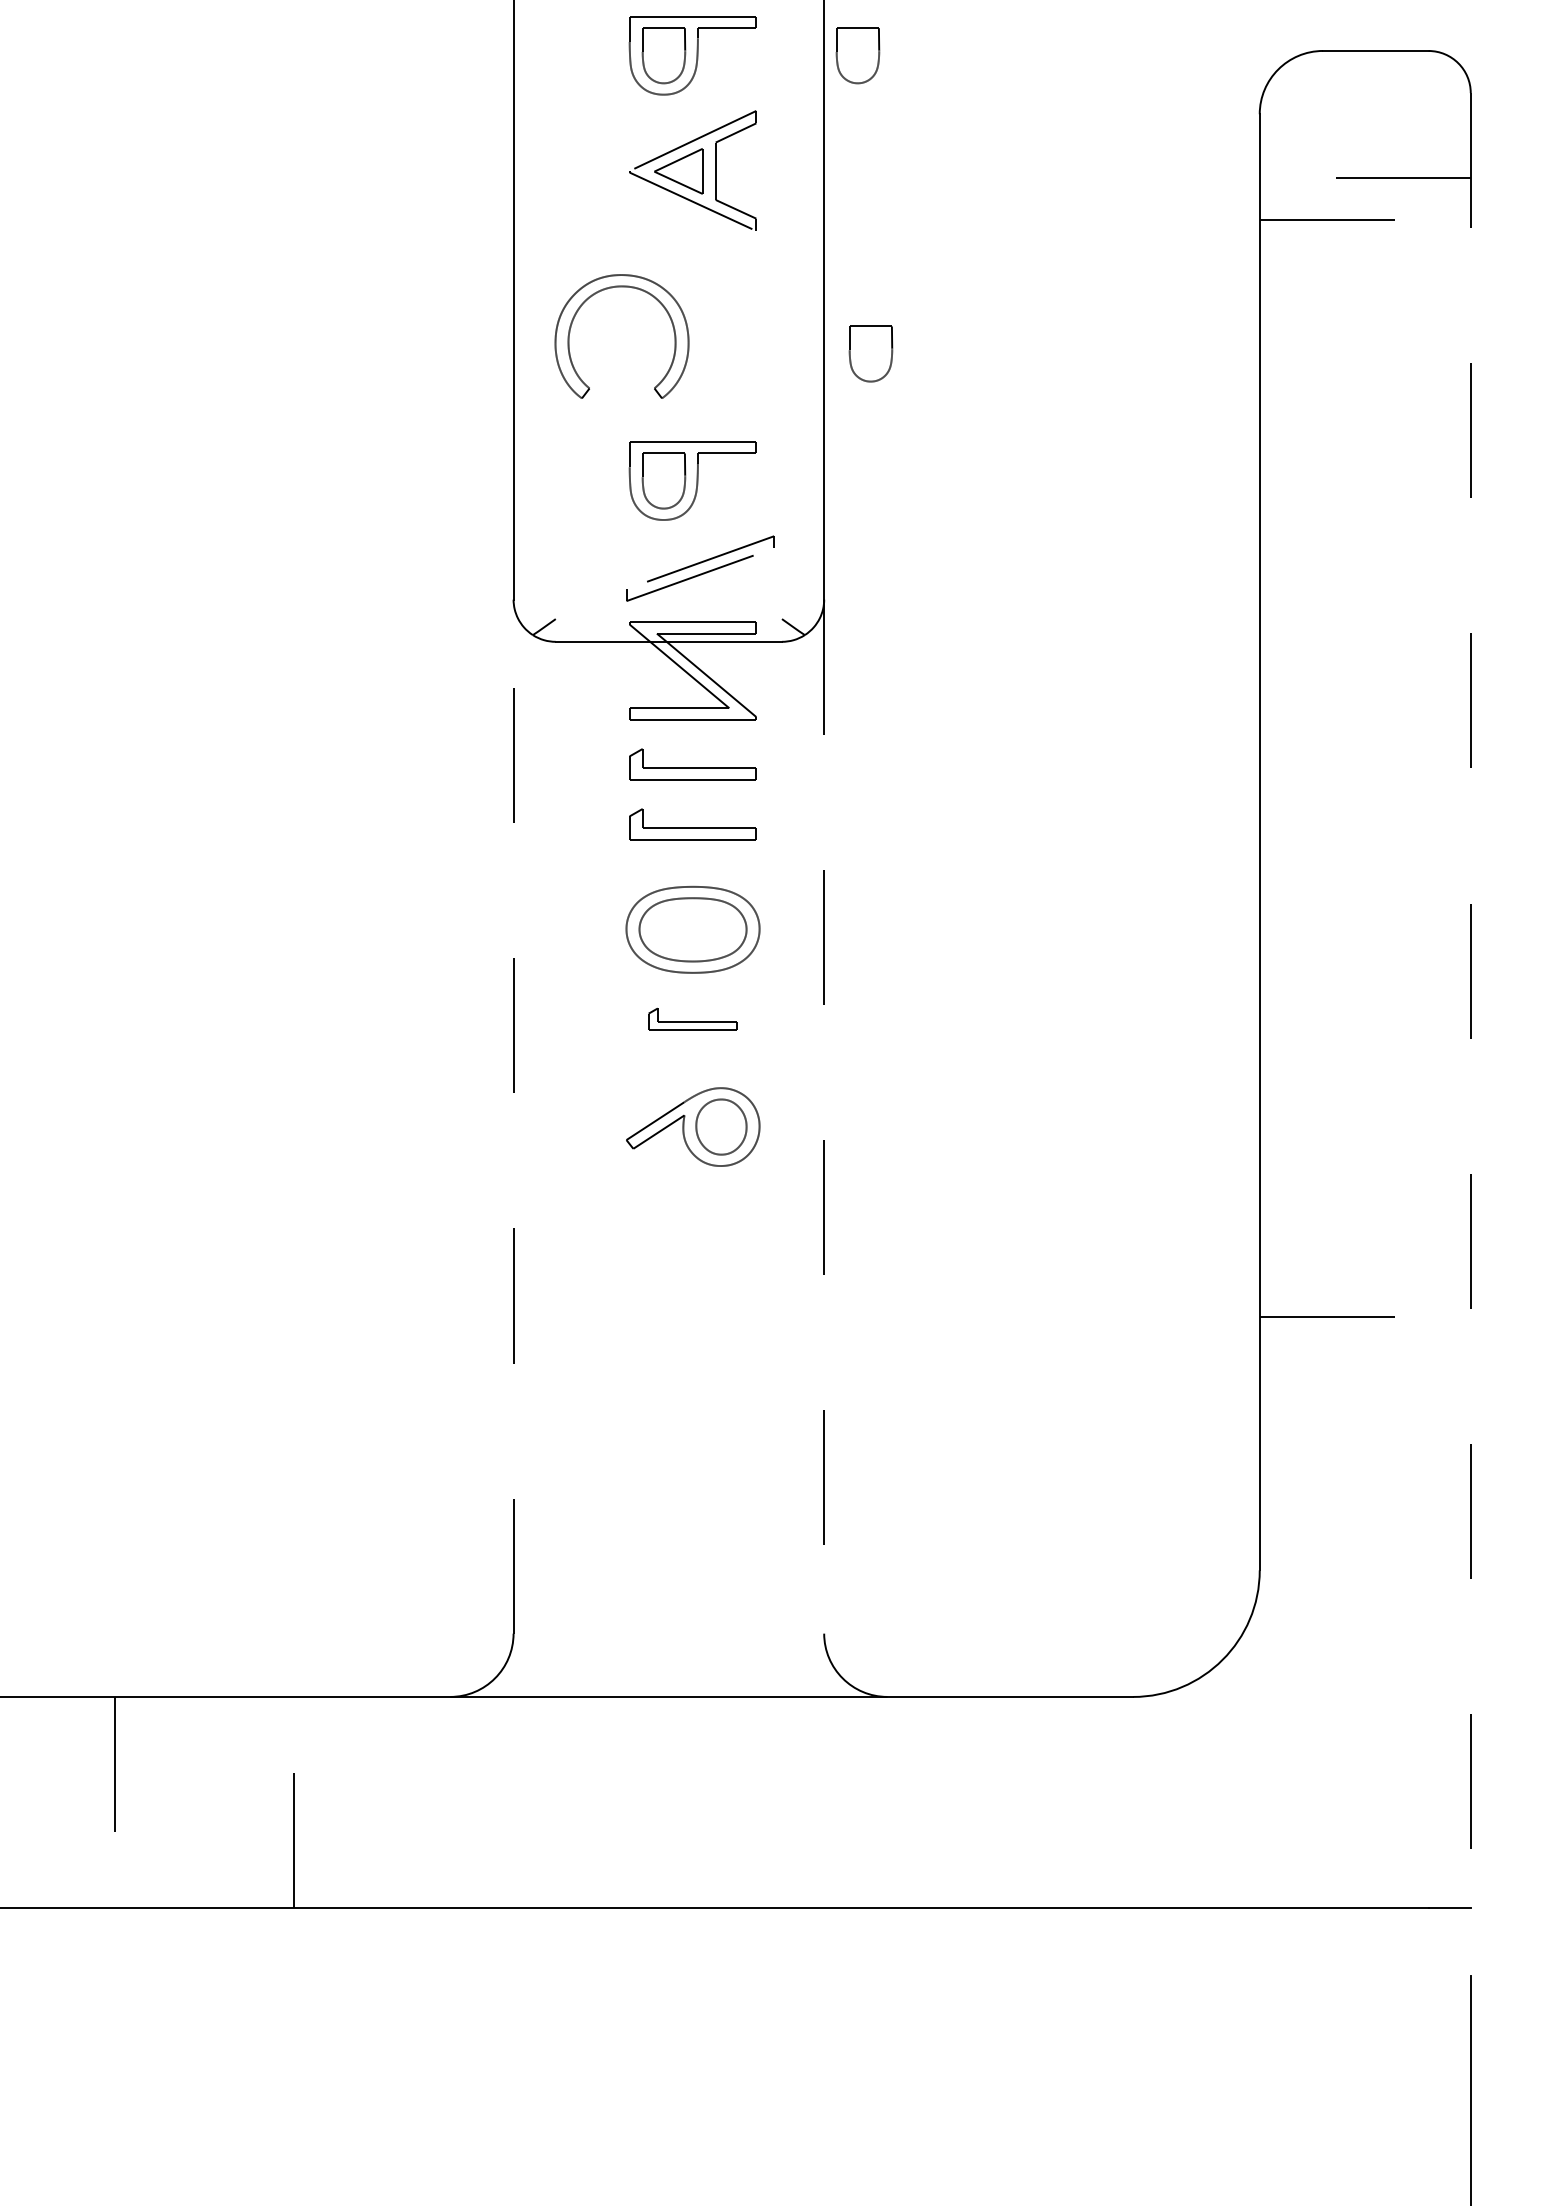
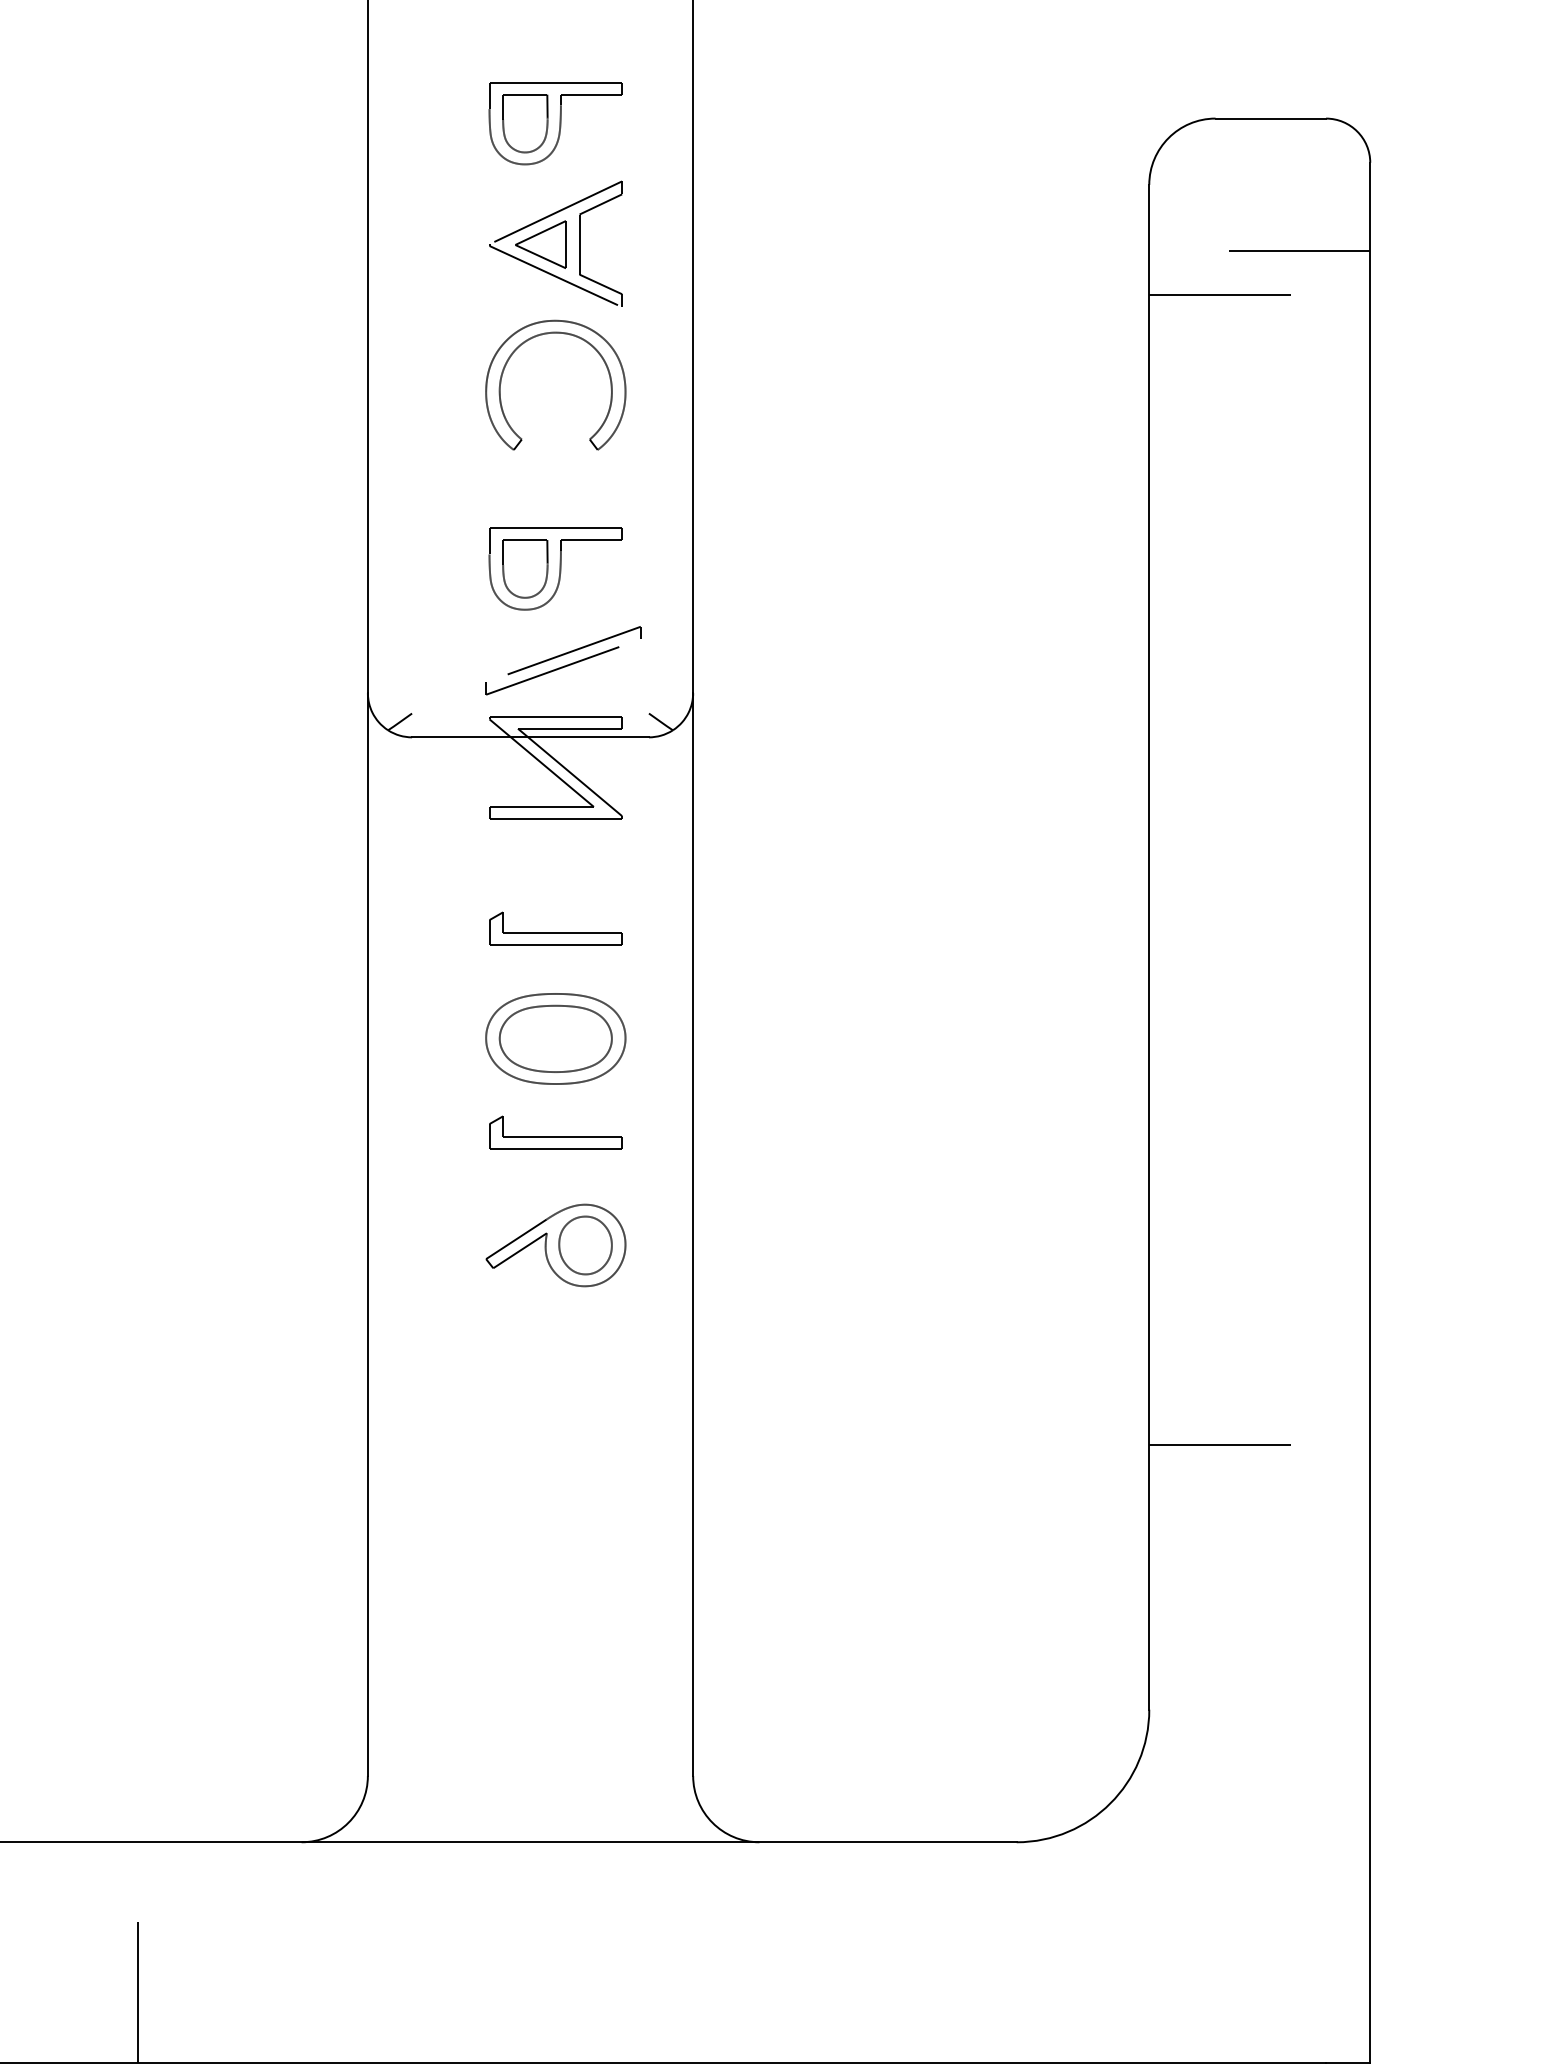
part: (857, 55) -> (728, 123), removed
part: (612, 288) -> (545, 334), moved
part: (870, 353) -> (741, 435), removed
part: (692, 764) -> (555, 865), removed
line: (1470, 1001) -> (1369, 1113), dashed -> solid
part: (692, 1019) -> (555, 1132), size x1.43
line: (513, 1116) -> (367, 1234), dashed -> solid
line: (824, 1116) -> (693, 1234), dashed -> solid

